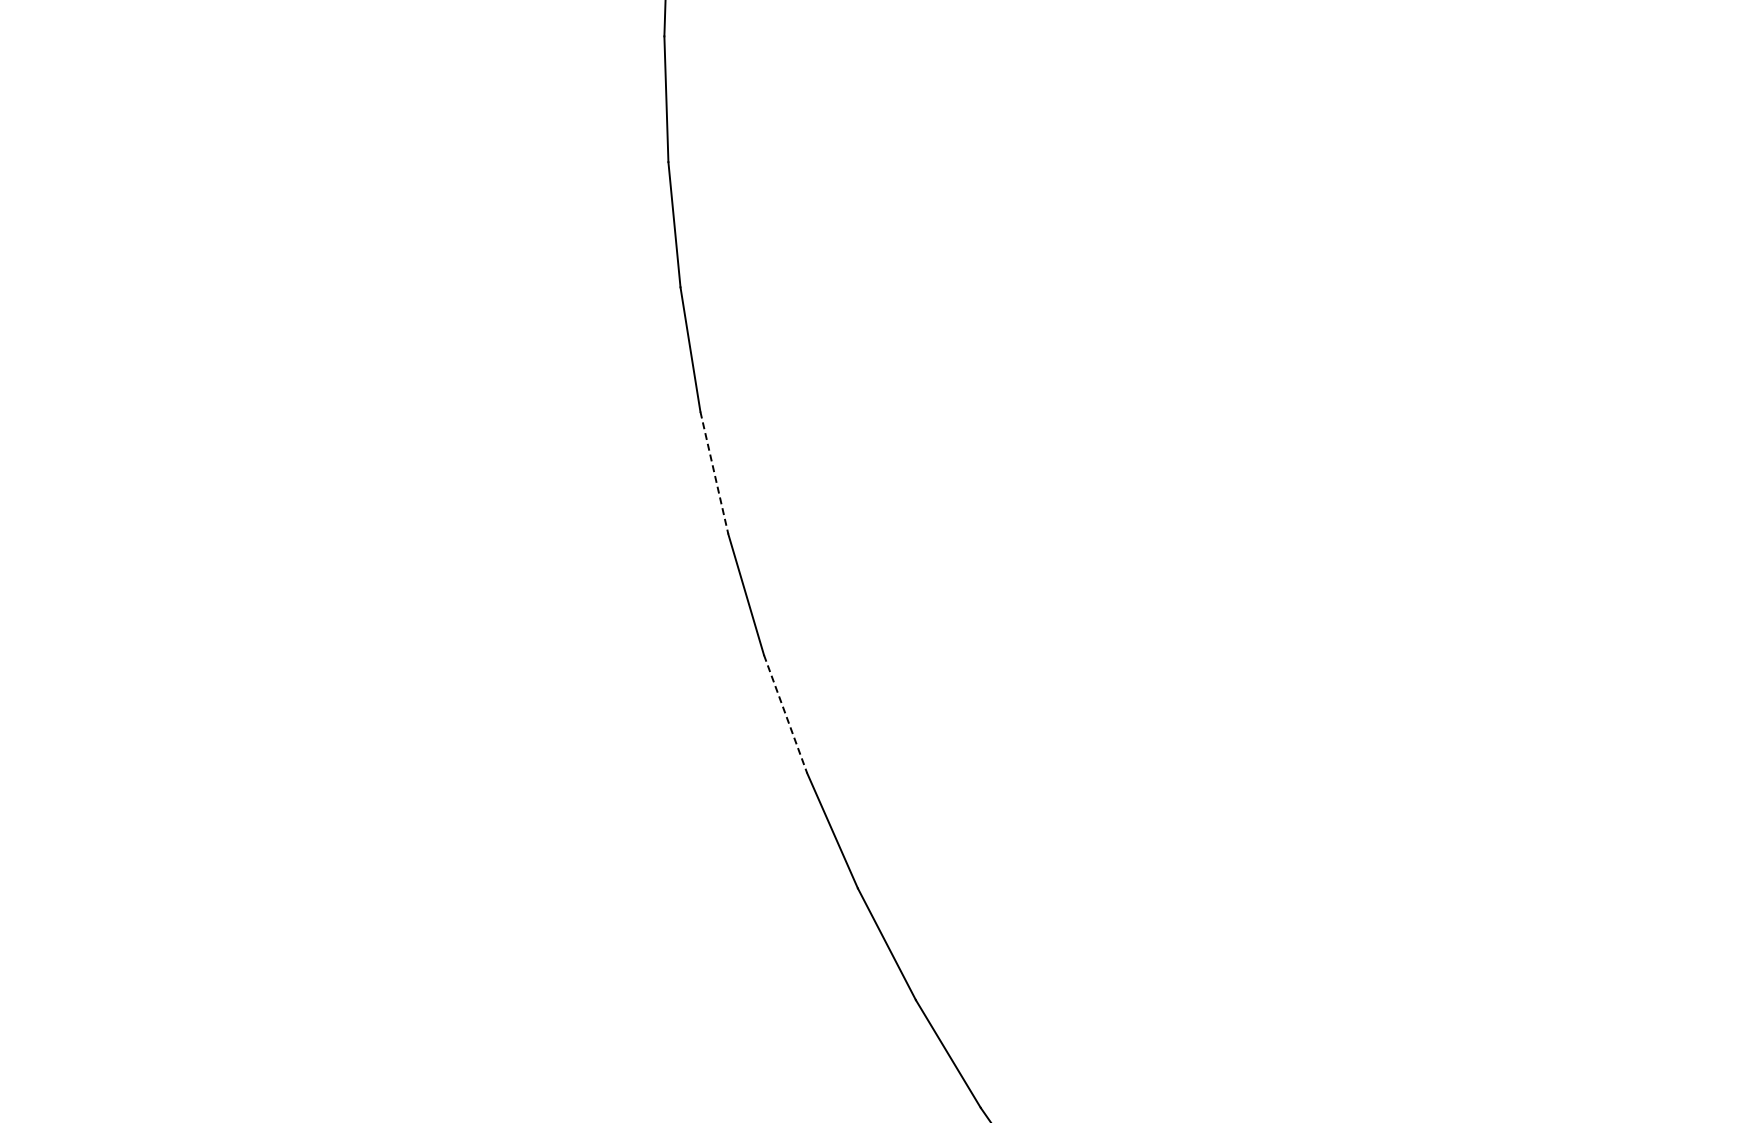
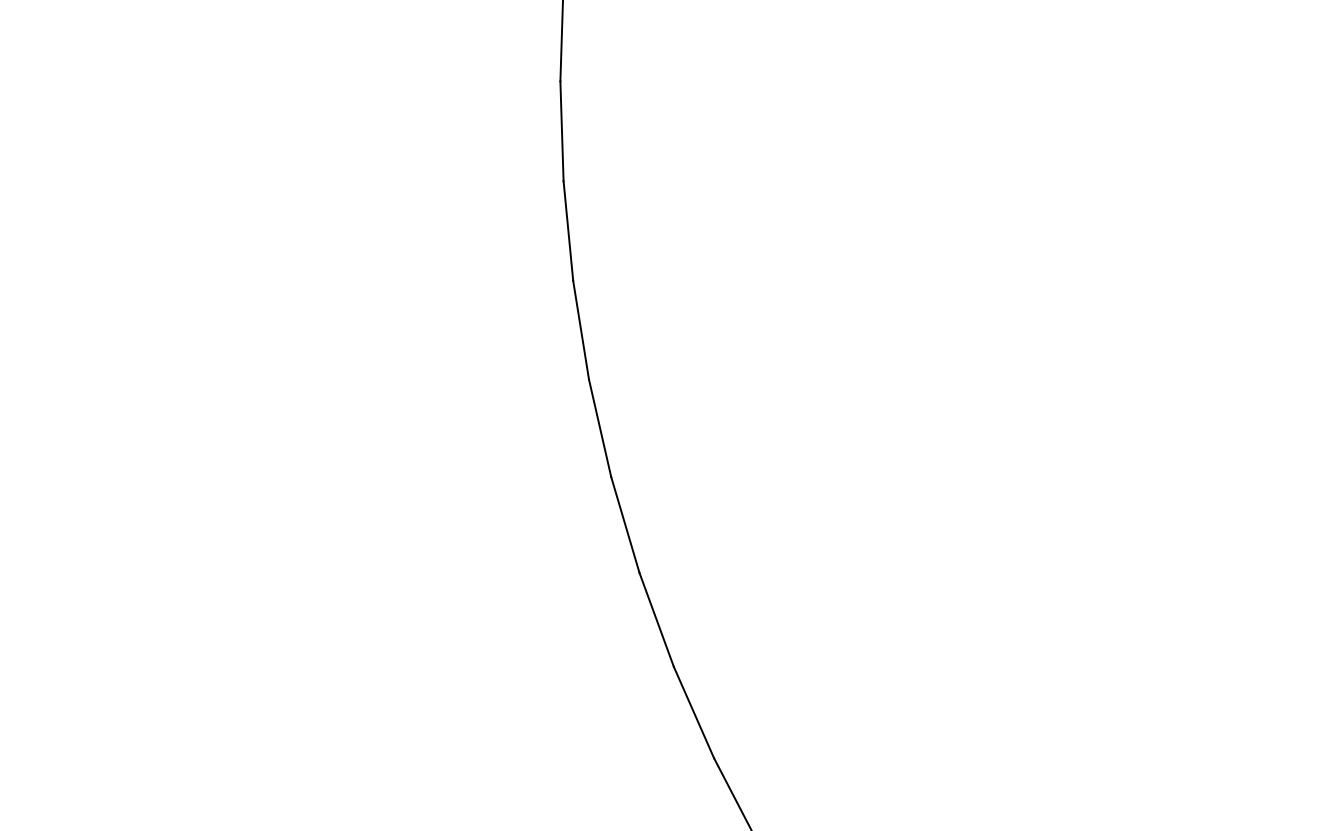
line: (714, 472) -> (600, 427), dashed -> solid
line: (785, 714) -> (656, 620), dashed -> solid

